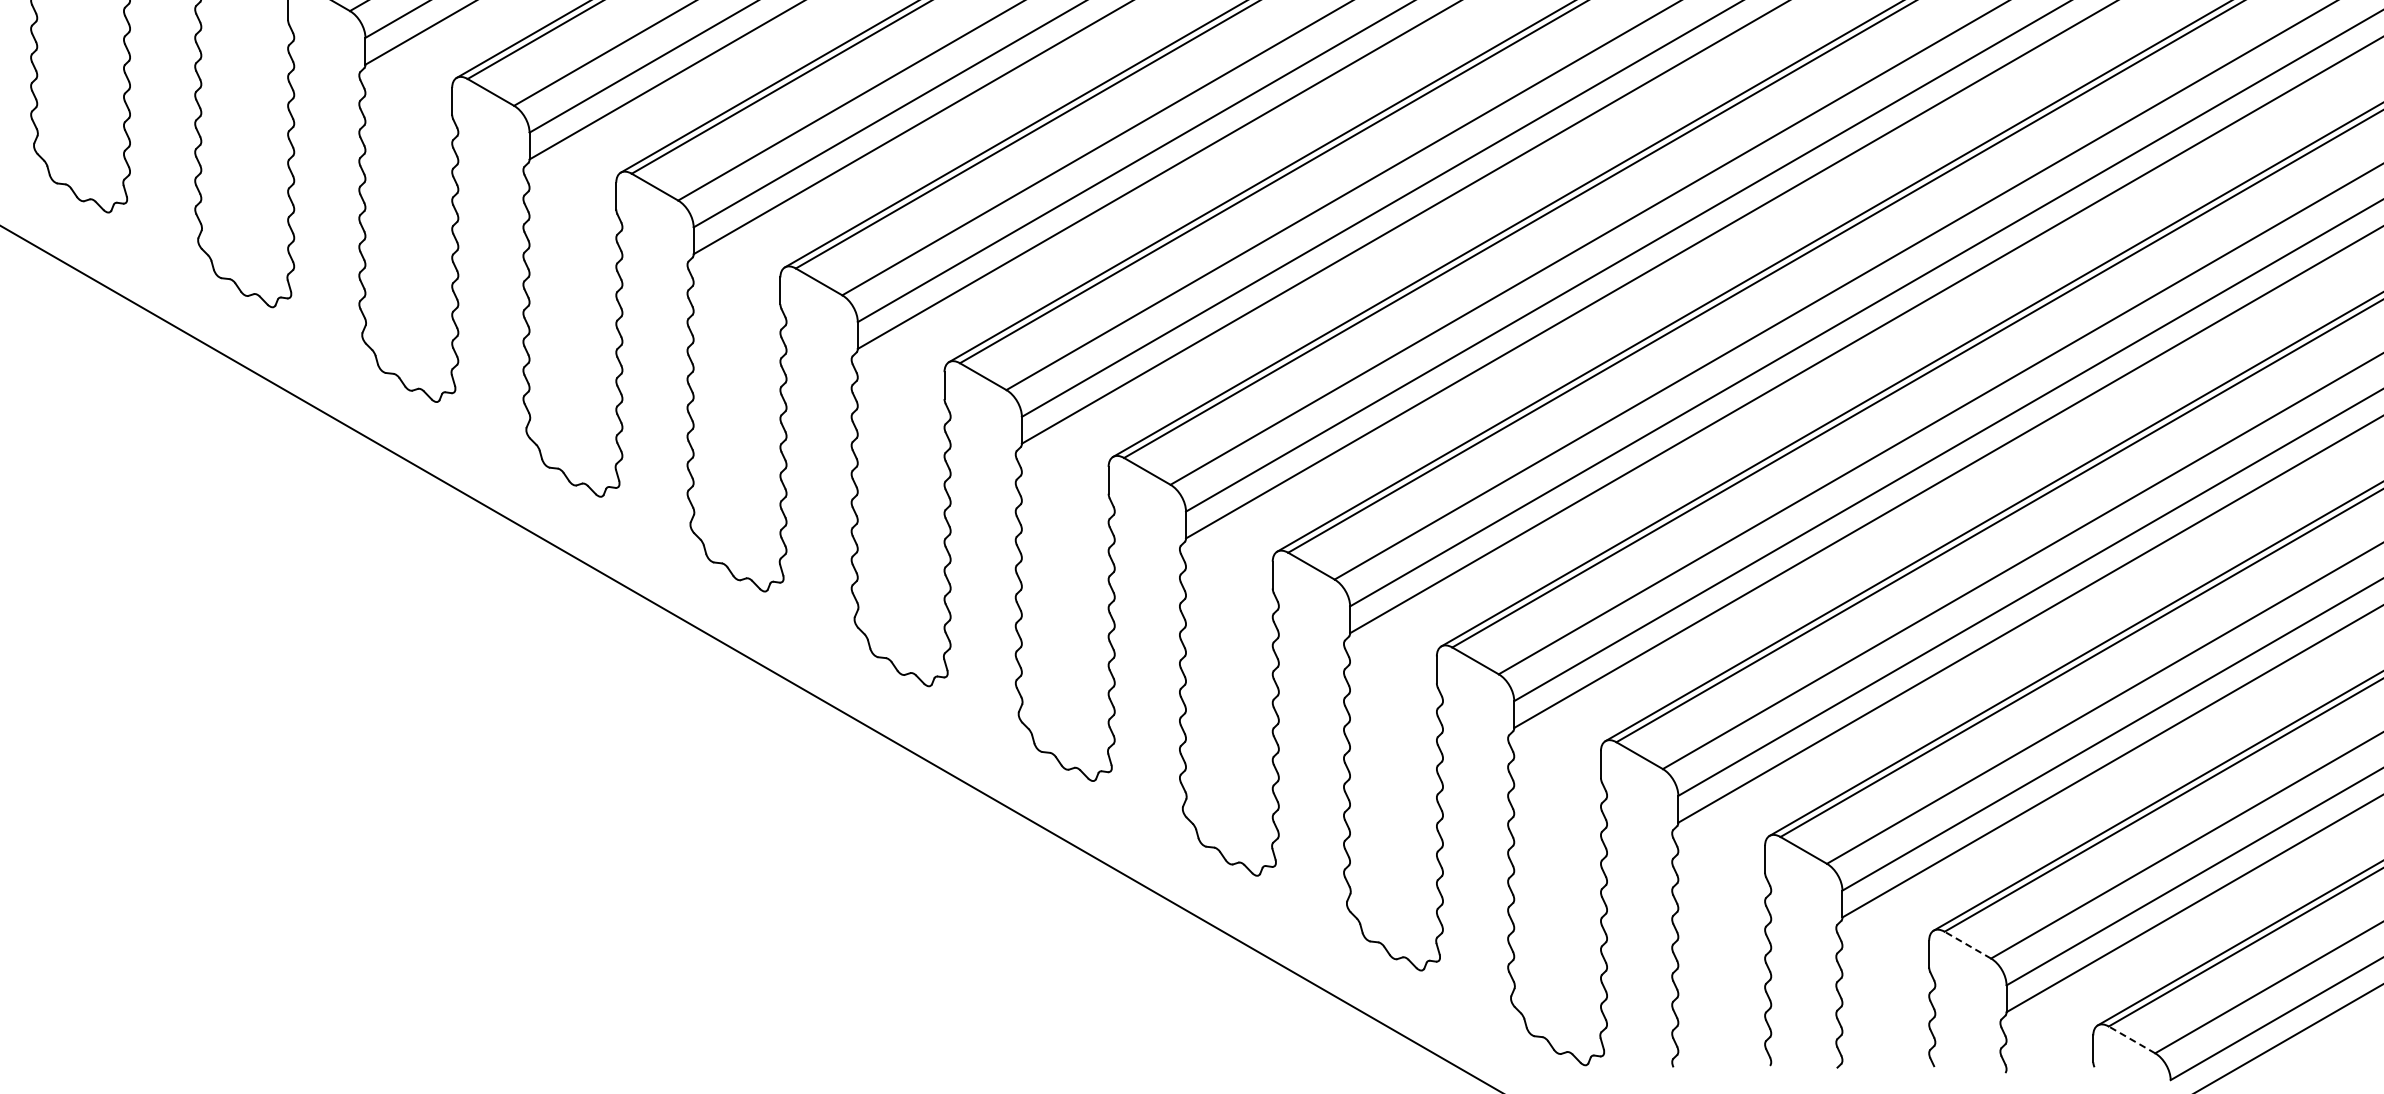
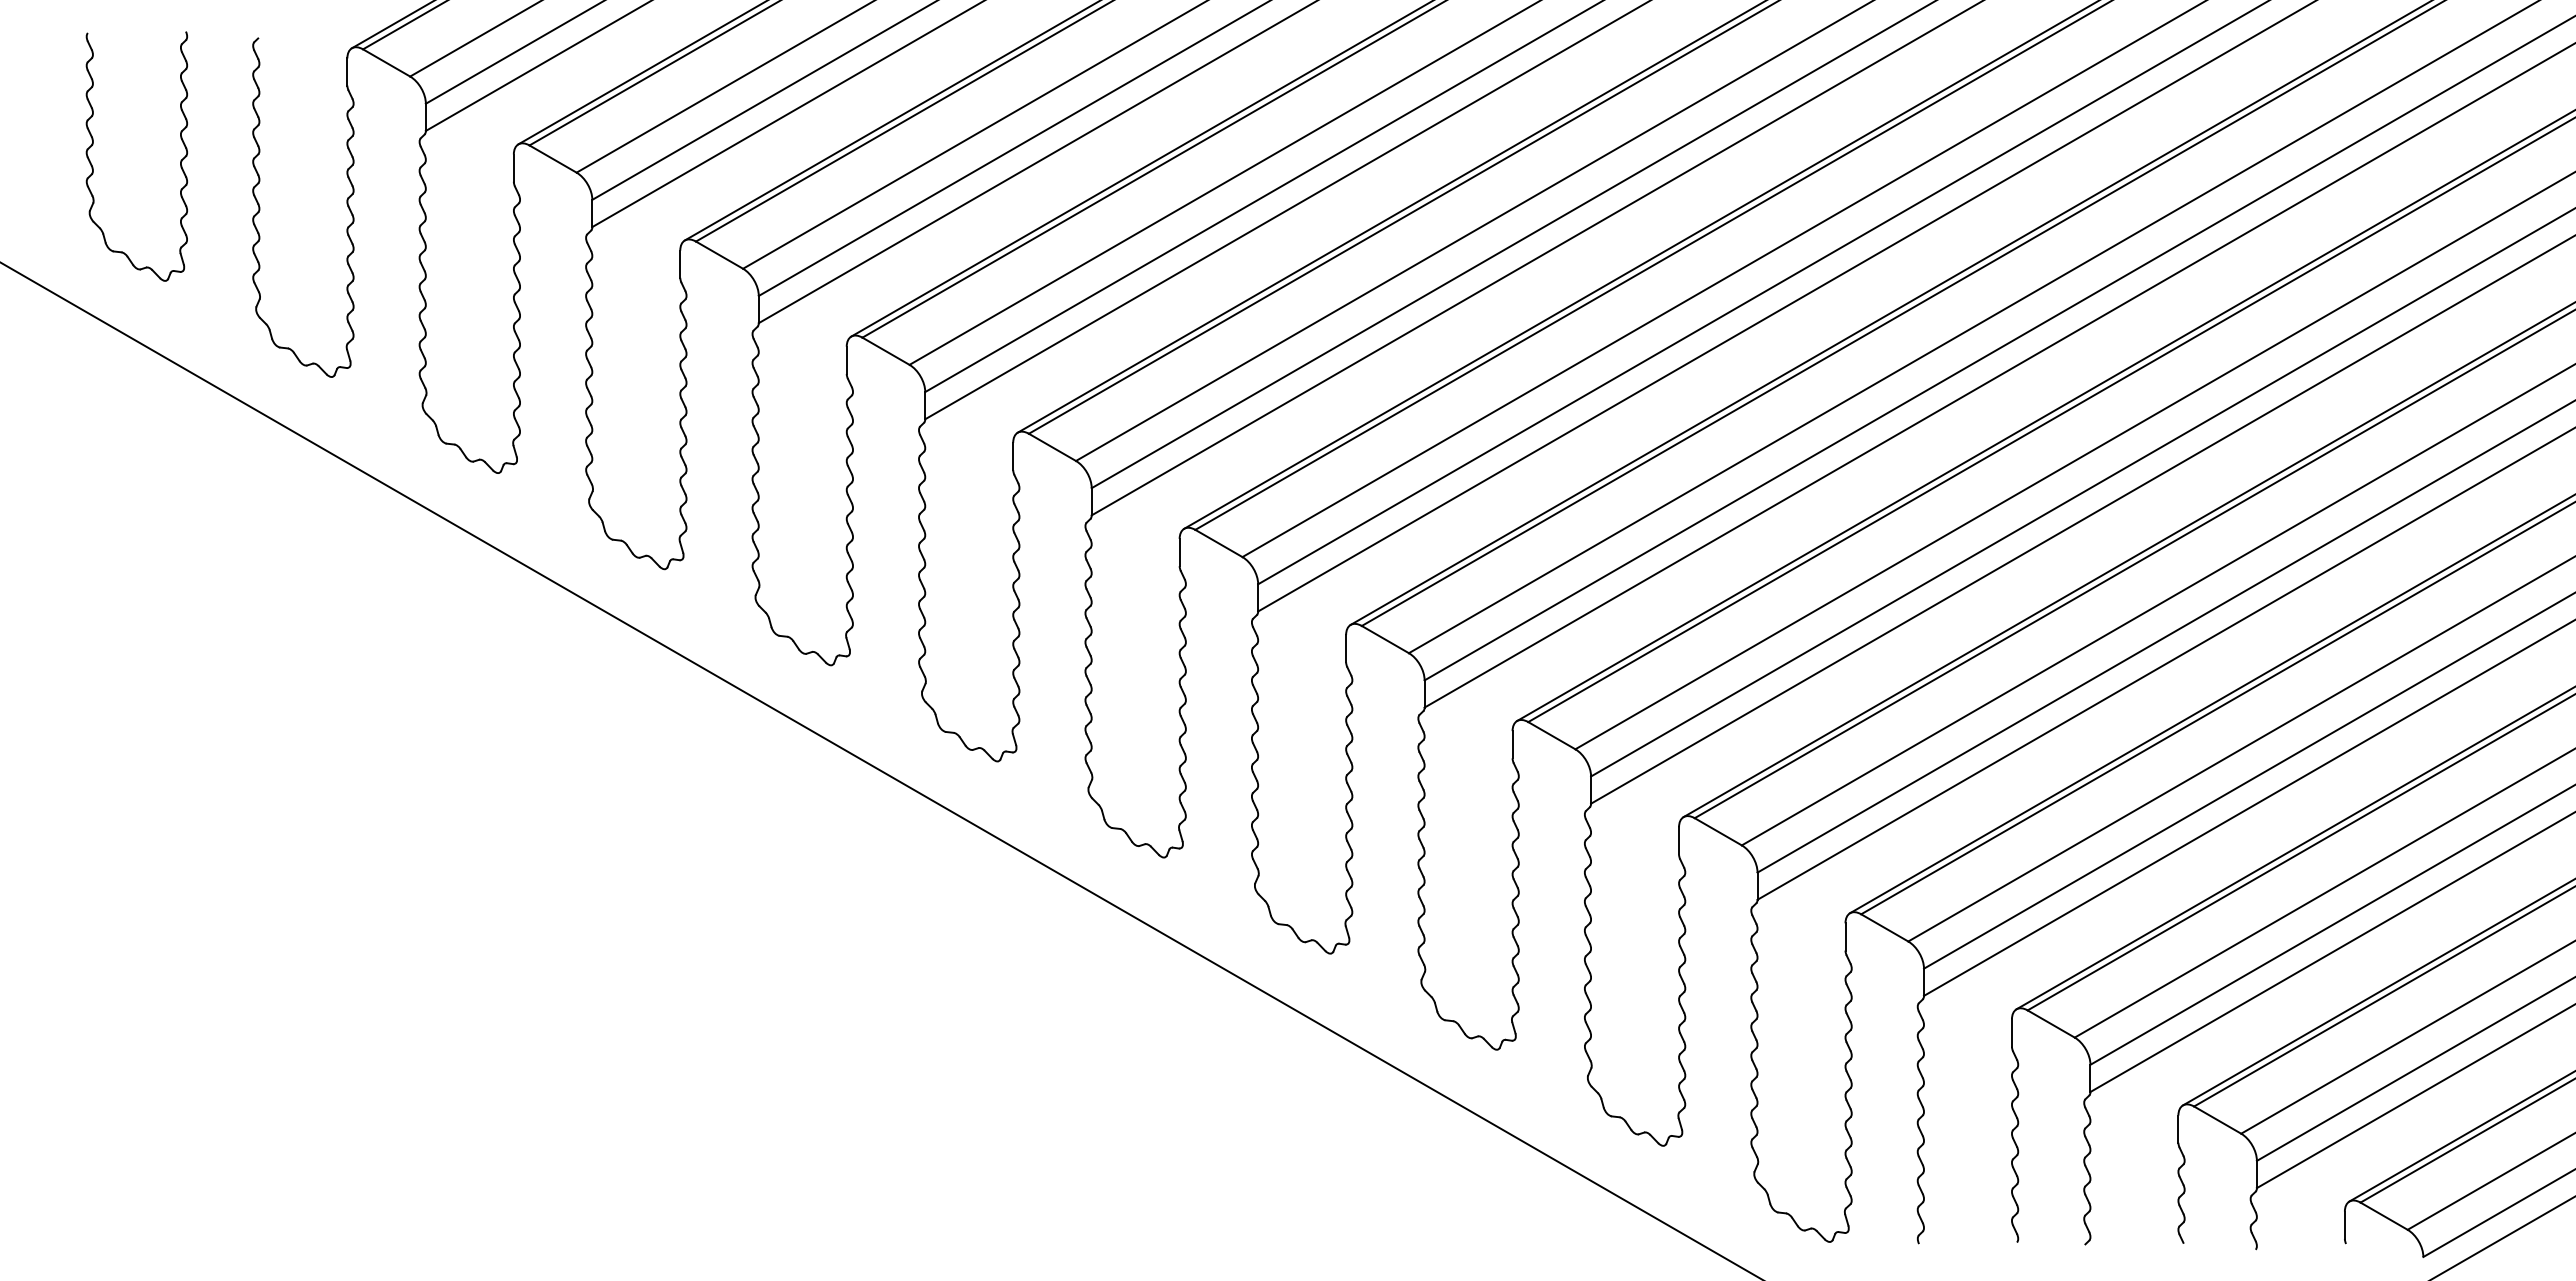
line: (1967, 944) -> (2217, 1119), dashed -> solid
line: (2131, 1039) -> (2383, 1215), dashed -> solid

